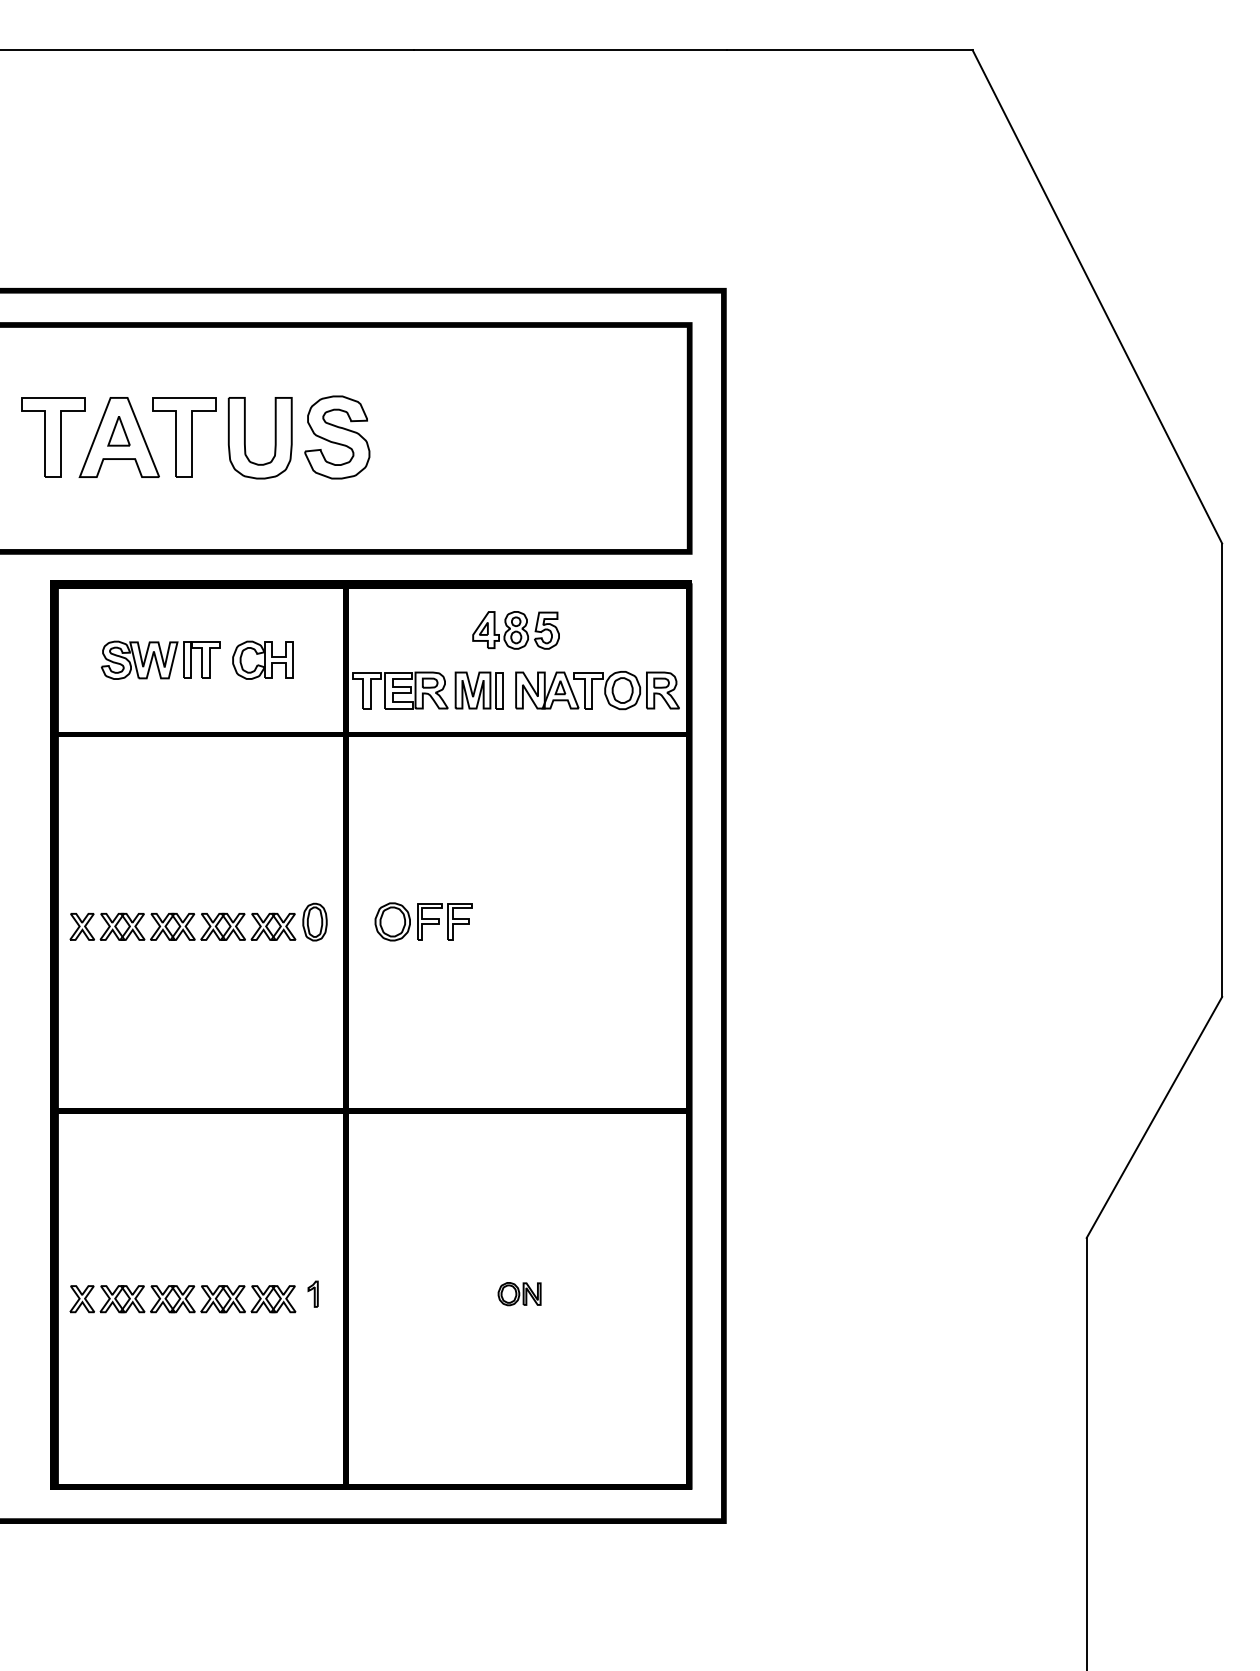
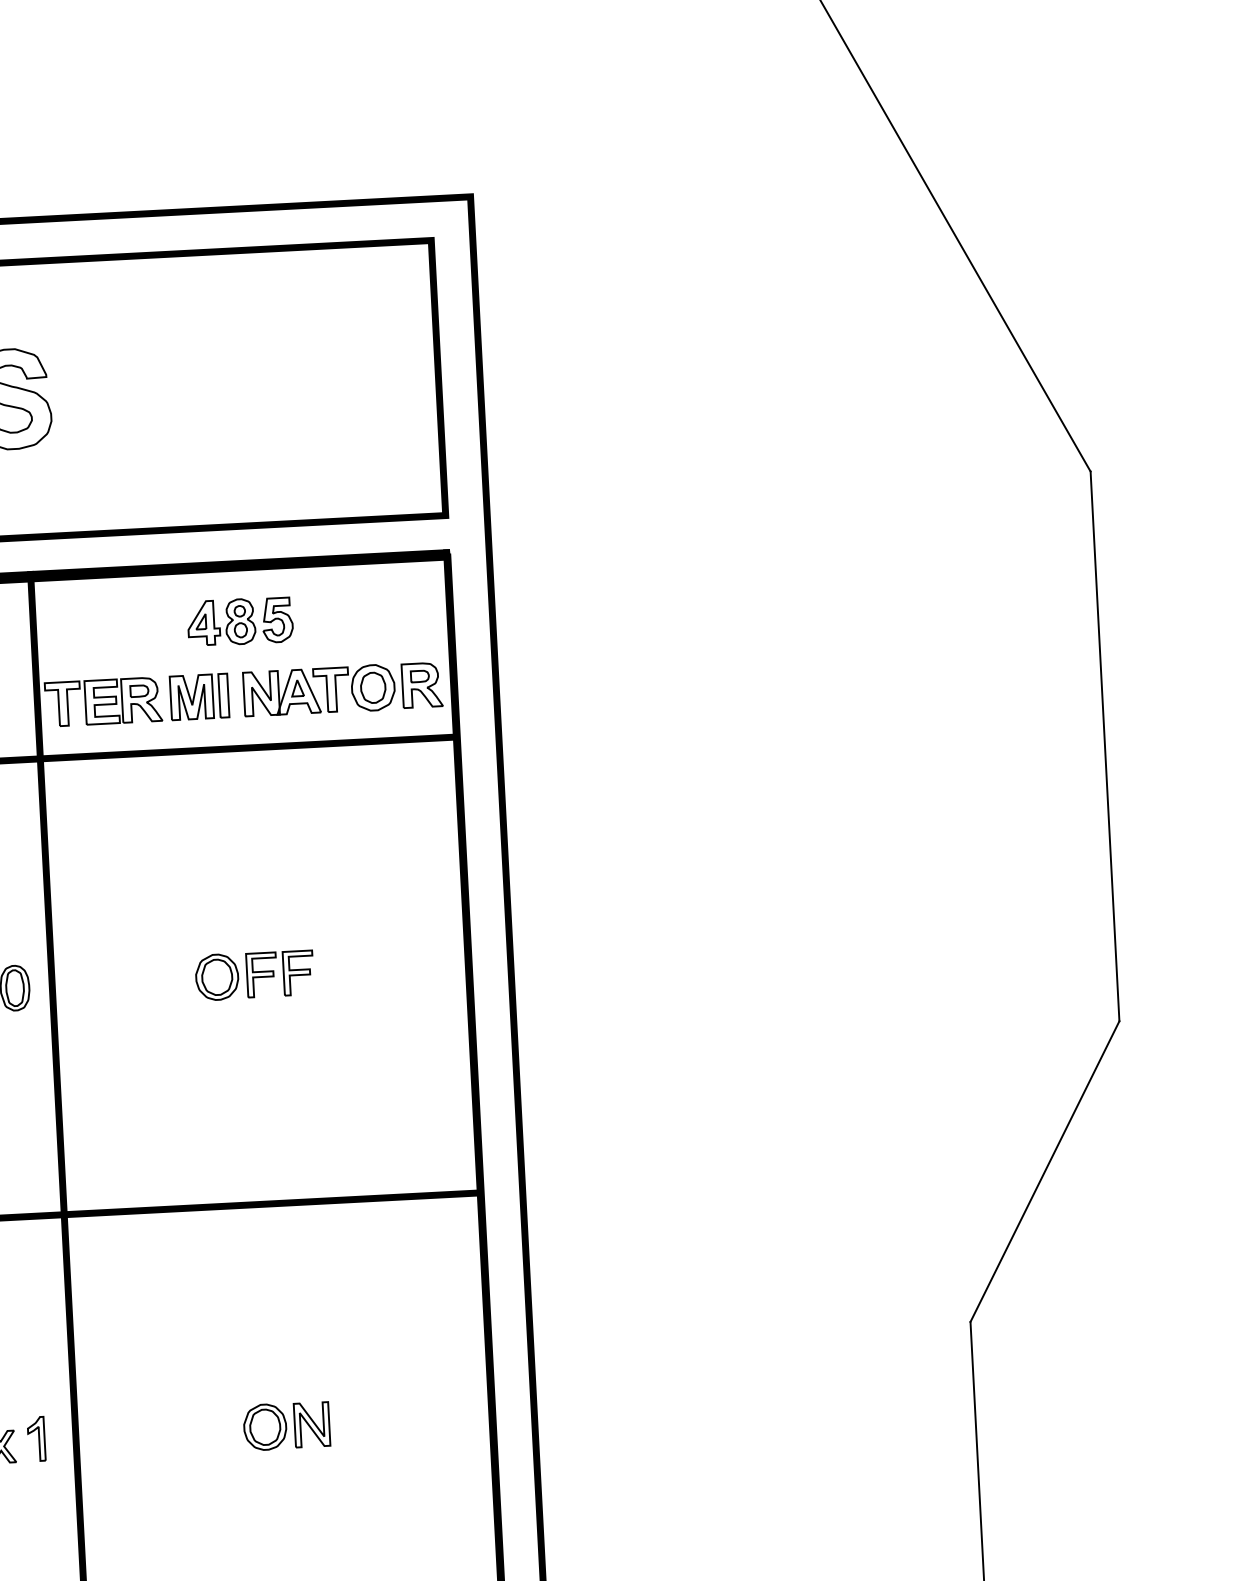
part: (423, 921) -> (254, 974), moved
part: (519, 1293) -> (286, 1425), size x1.67
part: (312, 1294) -> (35, 1439), size x1.43

